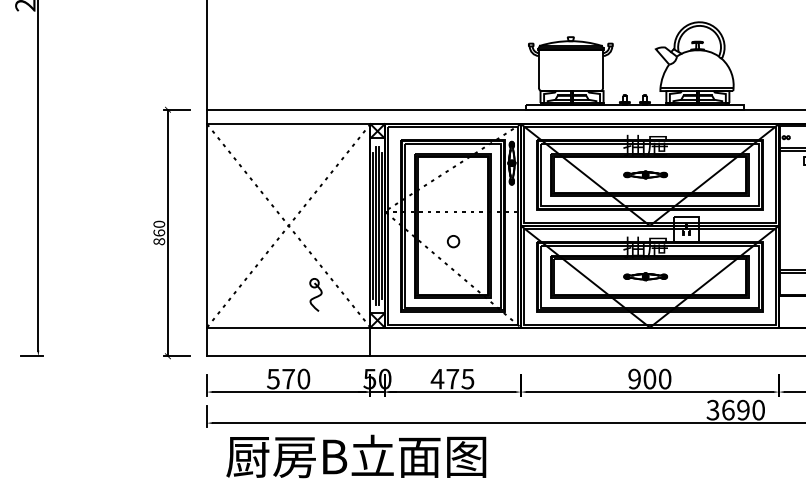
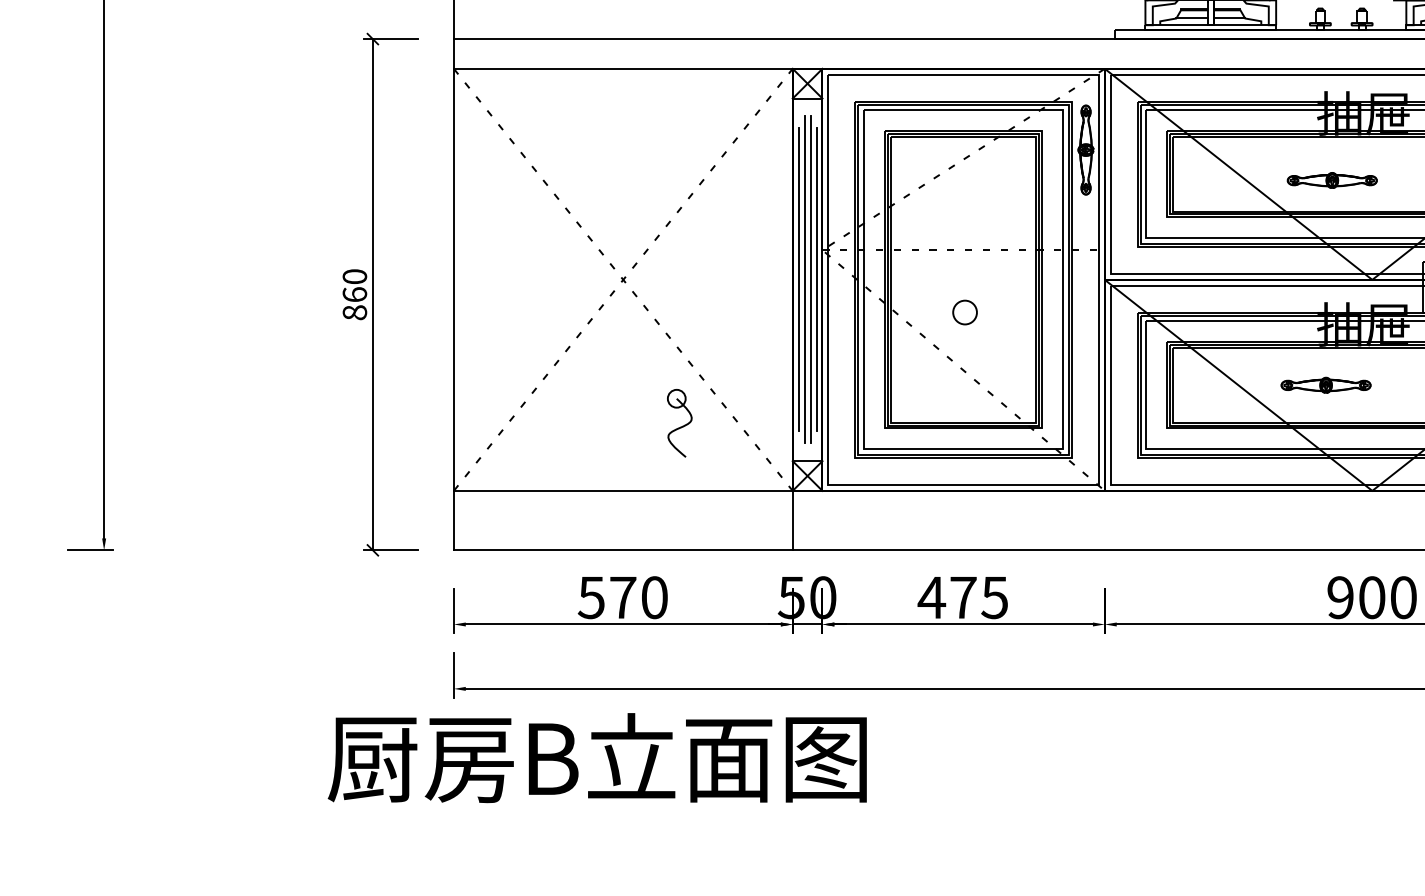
part: (645, 174) -> (1331, 179), moved
part: (645, 276) -> (1325, 384), moved
text: (356, 456) -> (597, 758), moved

